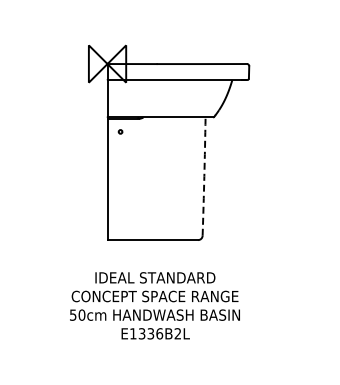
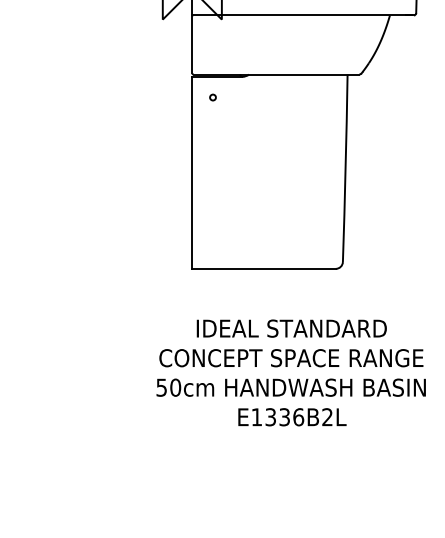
arc: (204, 176) -> (345, 168), dashed -> solid
text: (154, 305) -> (290, 372), moved

